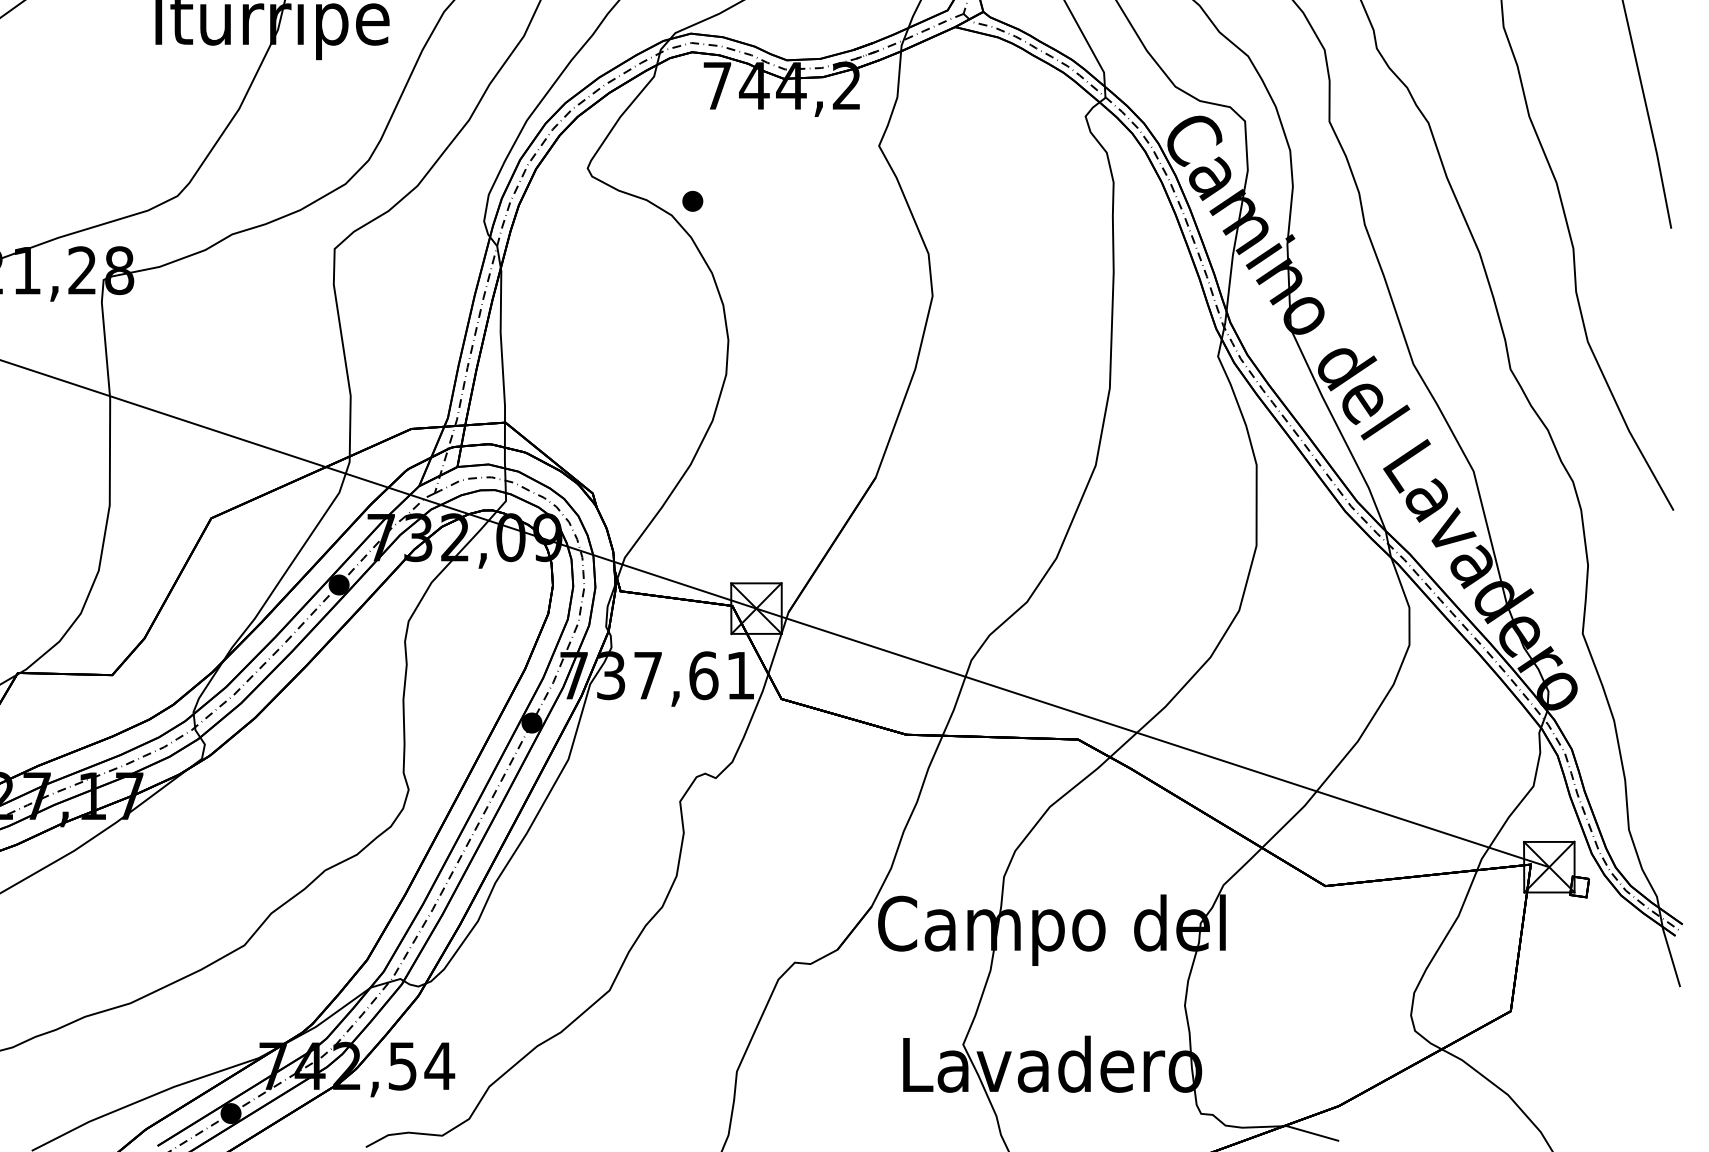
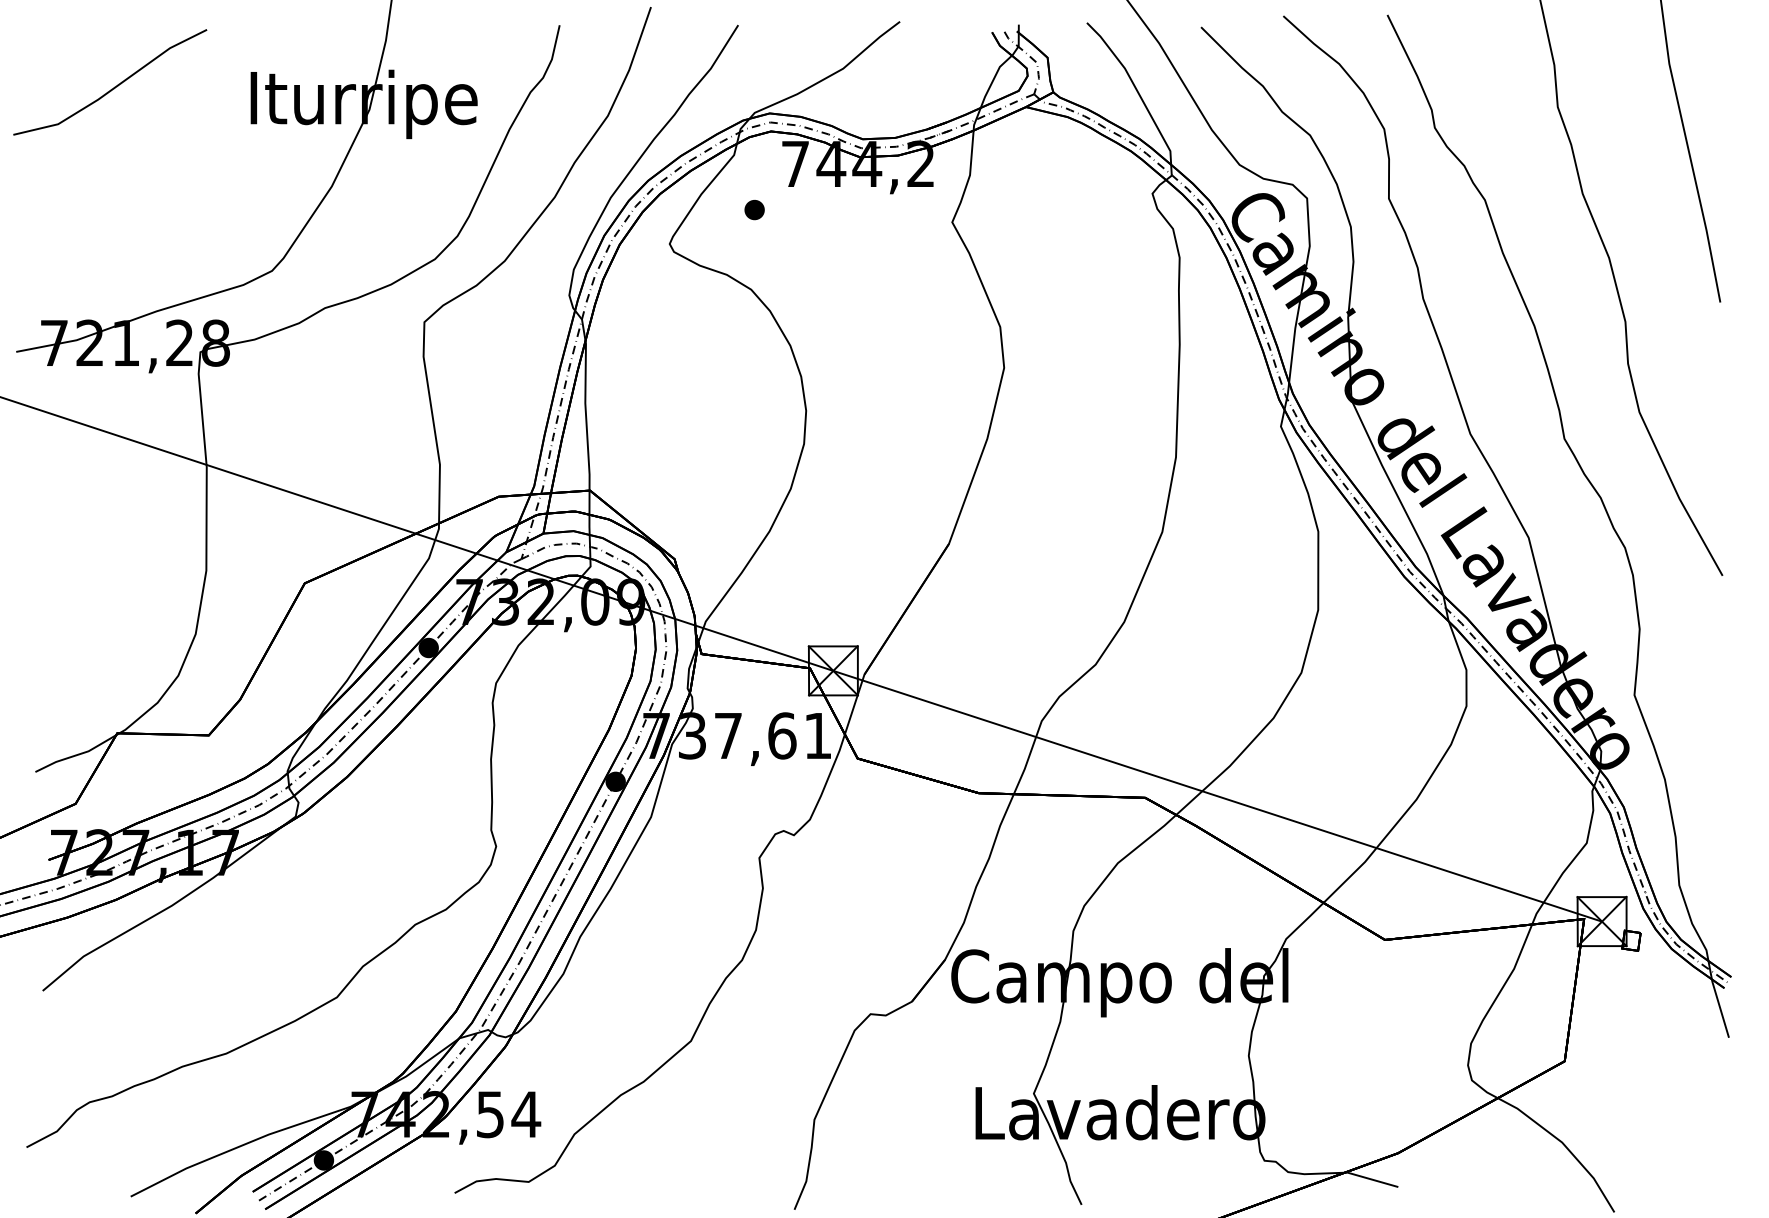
part: (692, 201) -> (754, 210), moved

